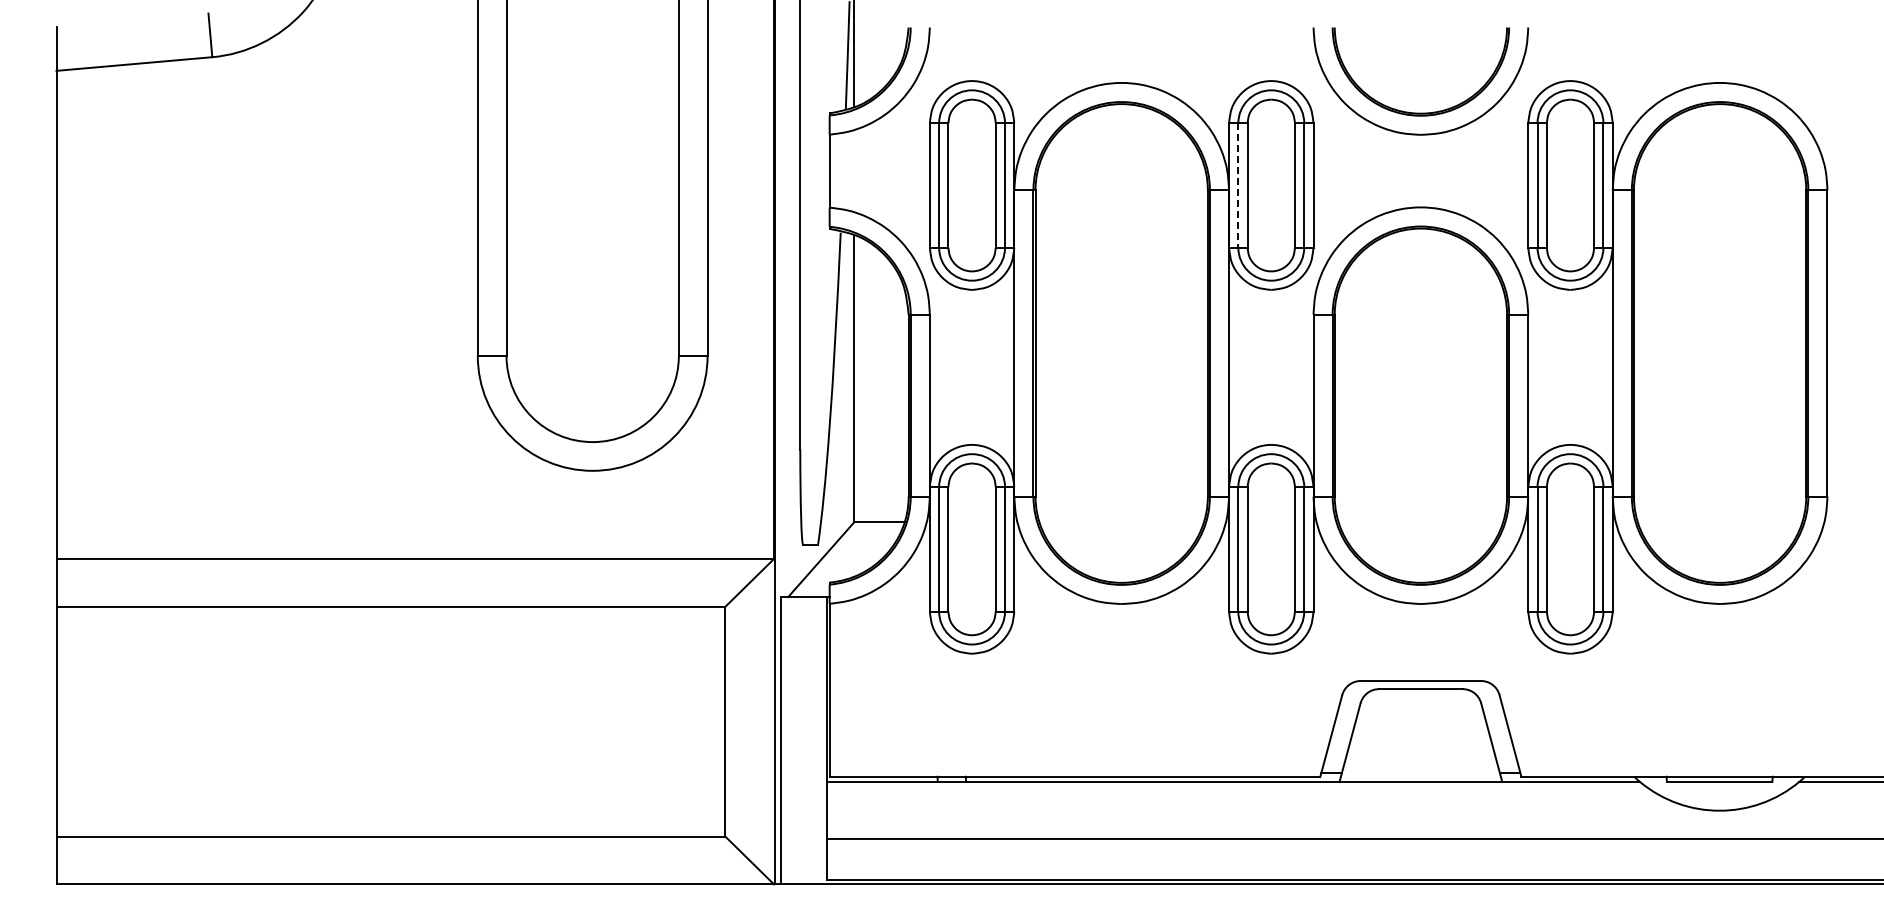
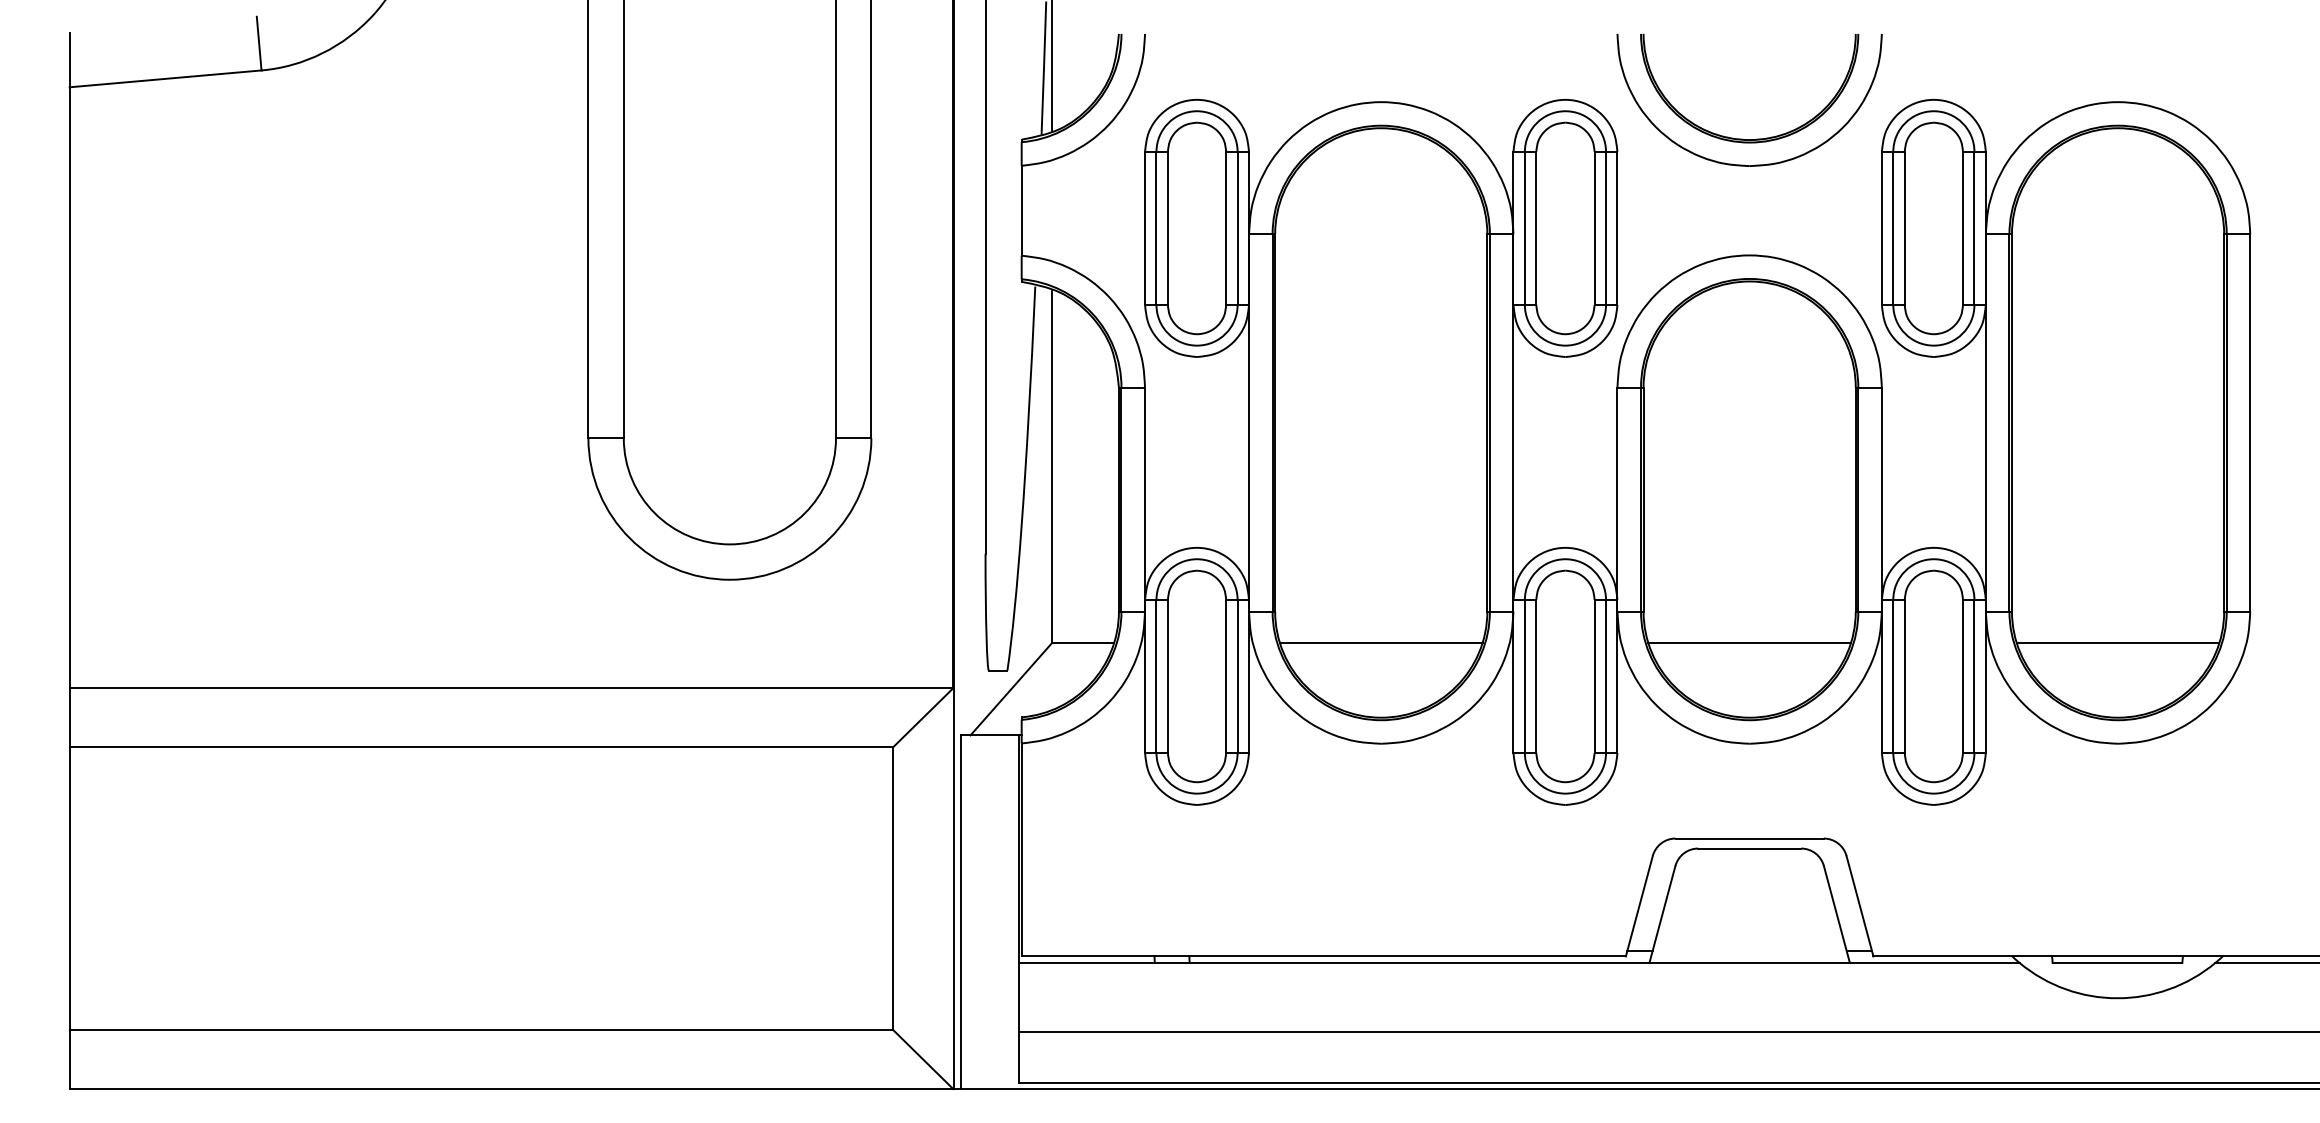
line: (1238, 186) -> (1525, 229), dashed -> solid
line: (1121, 522) -> (1381, 643), added
line: (1420, 522) -> (1749, 643), added
line: (1719, 522) -> (2117, 643), added

